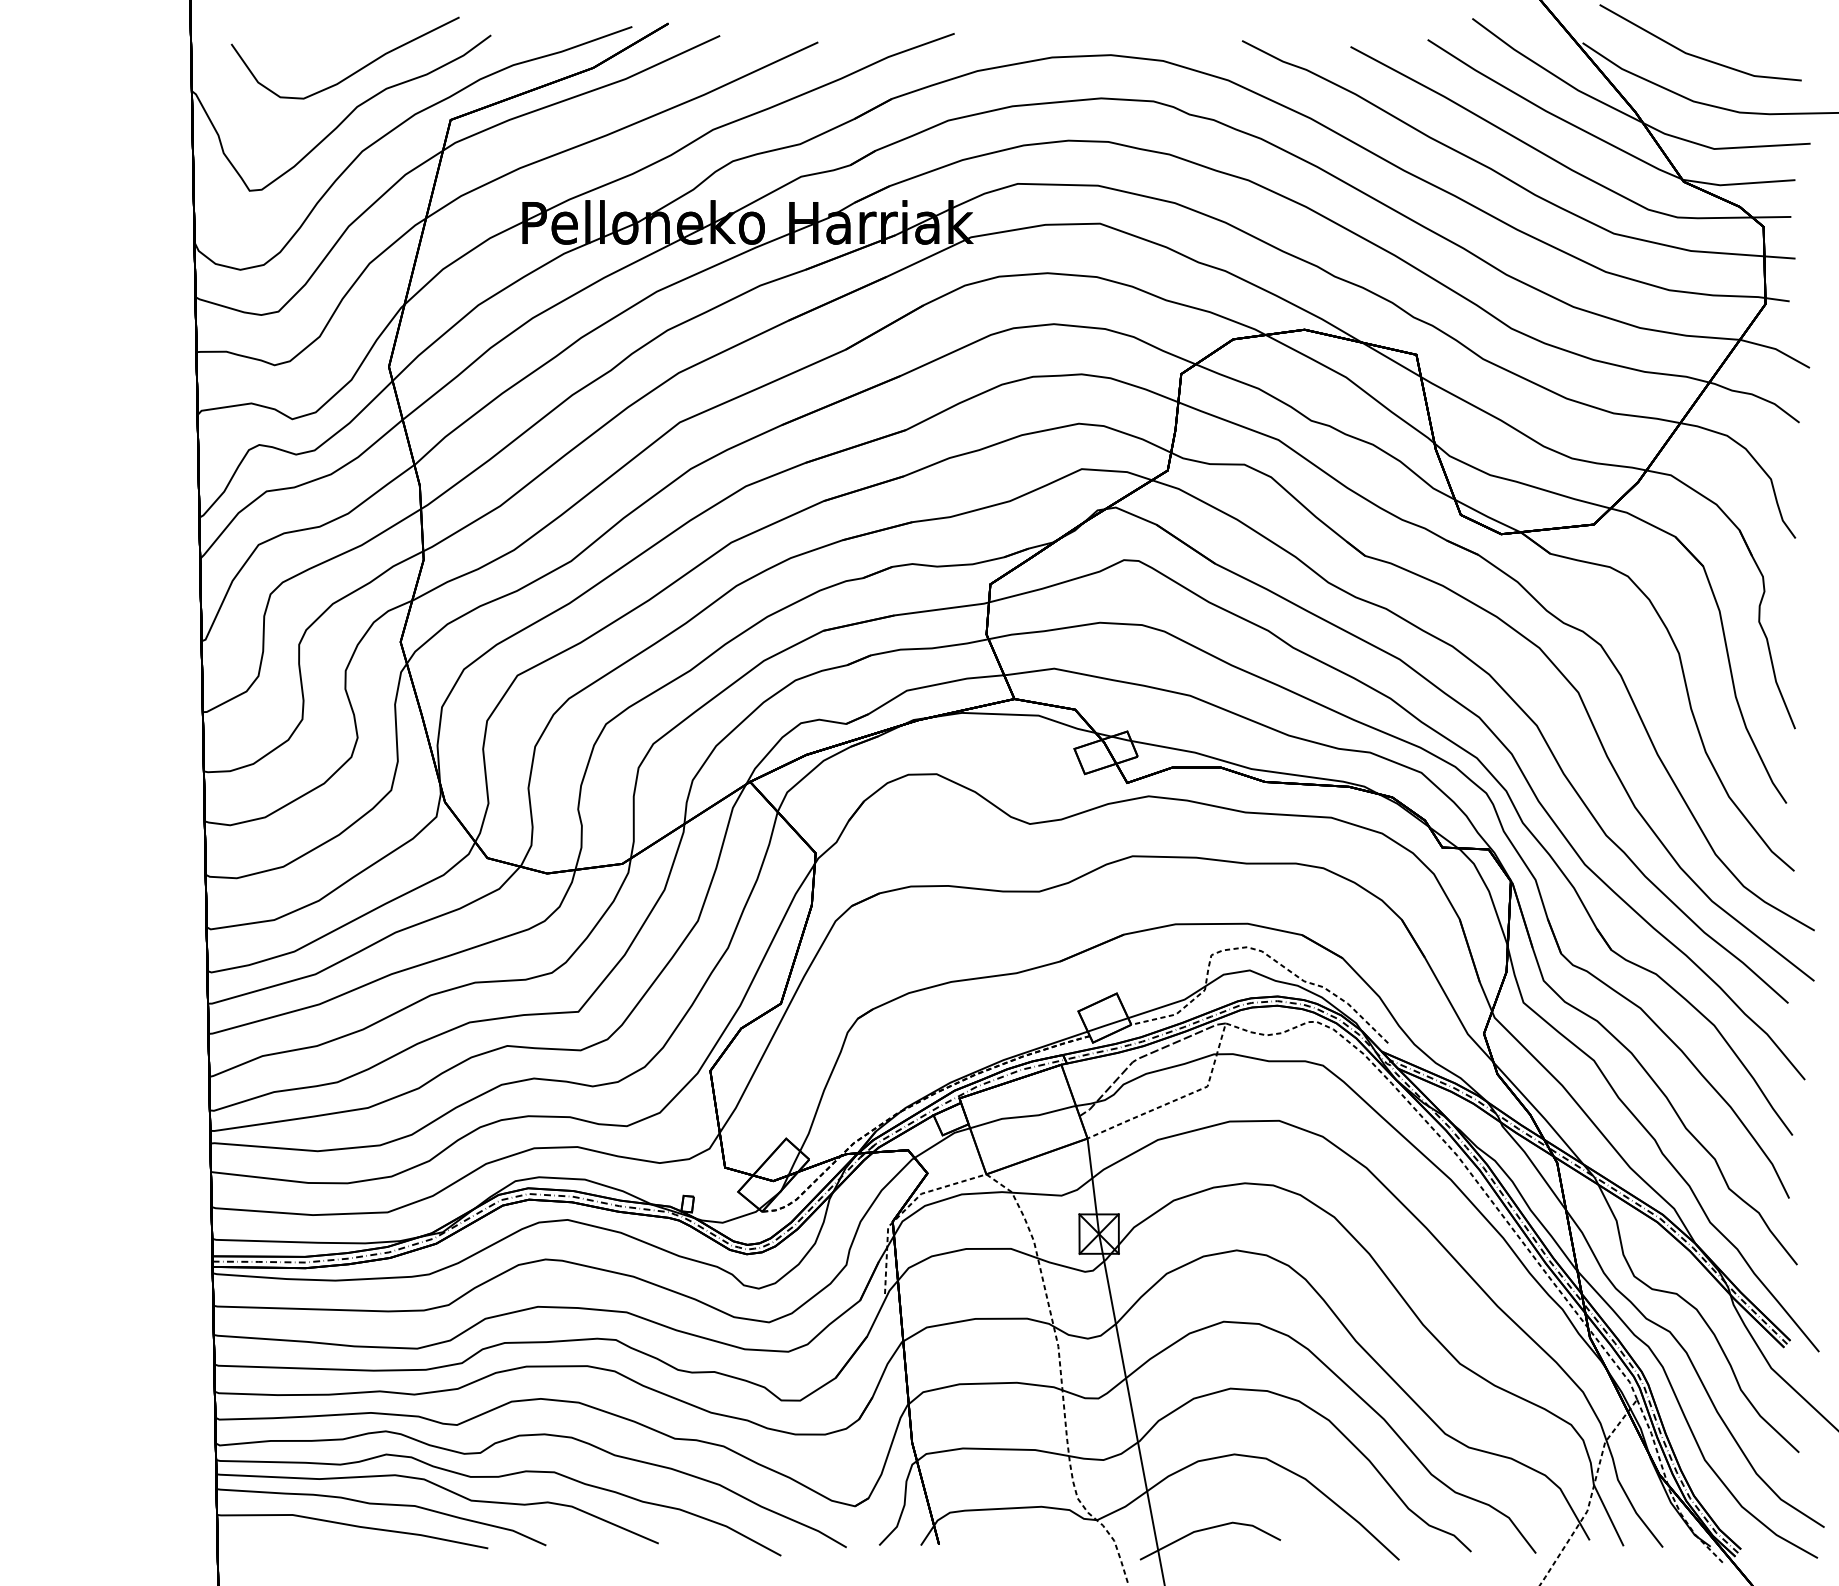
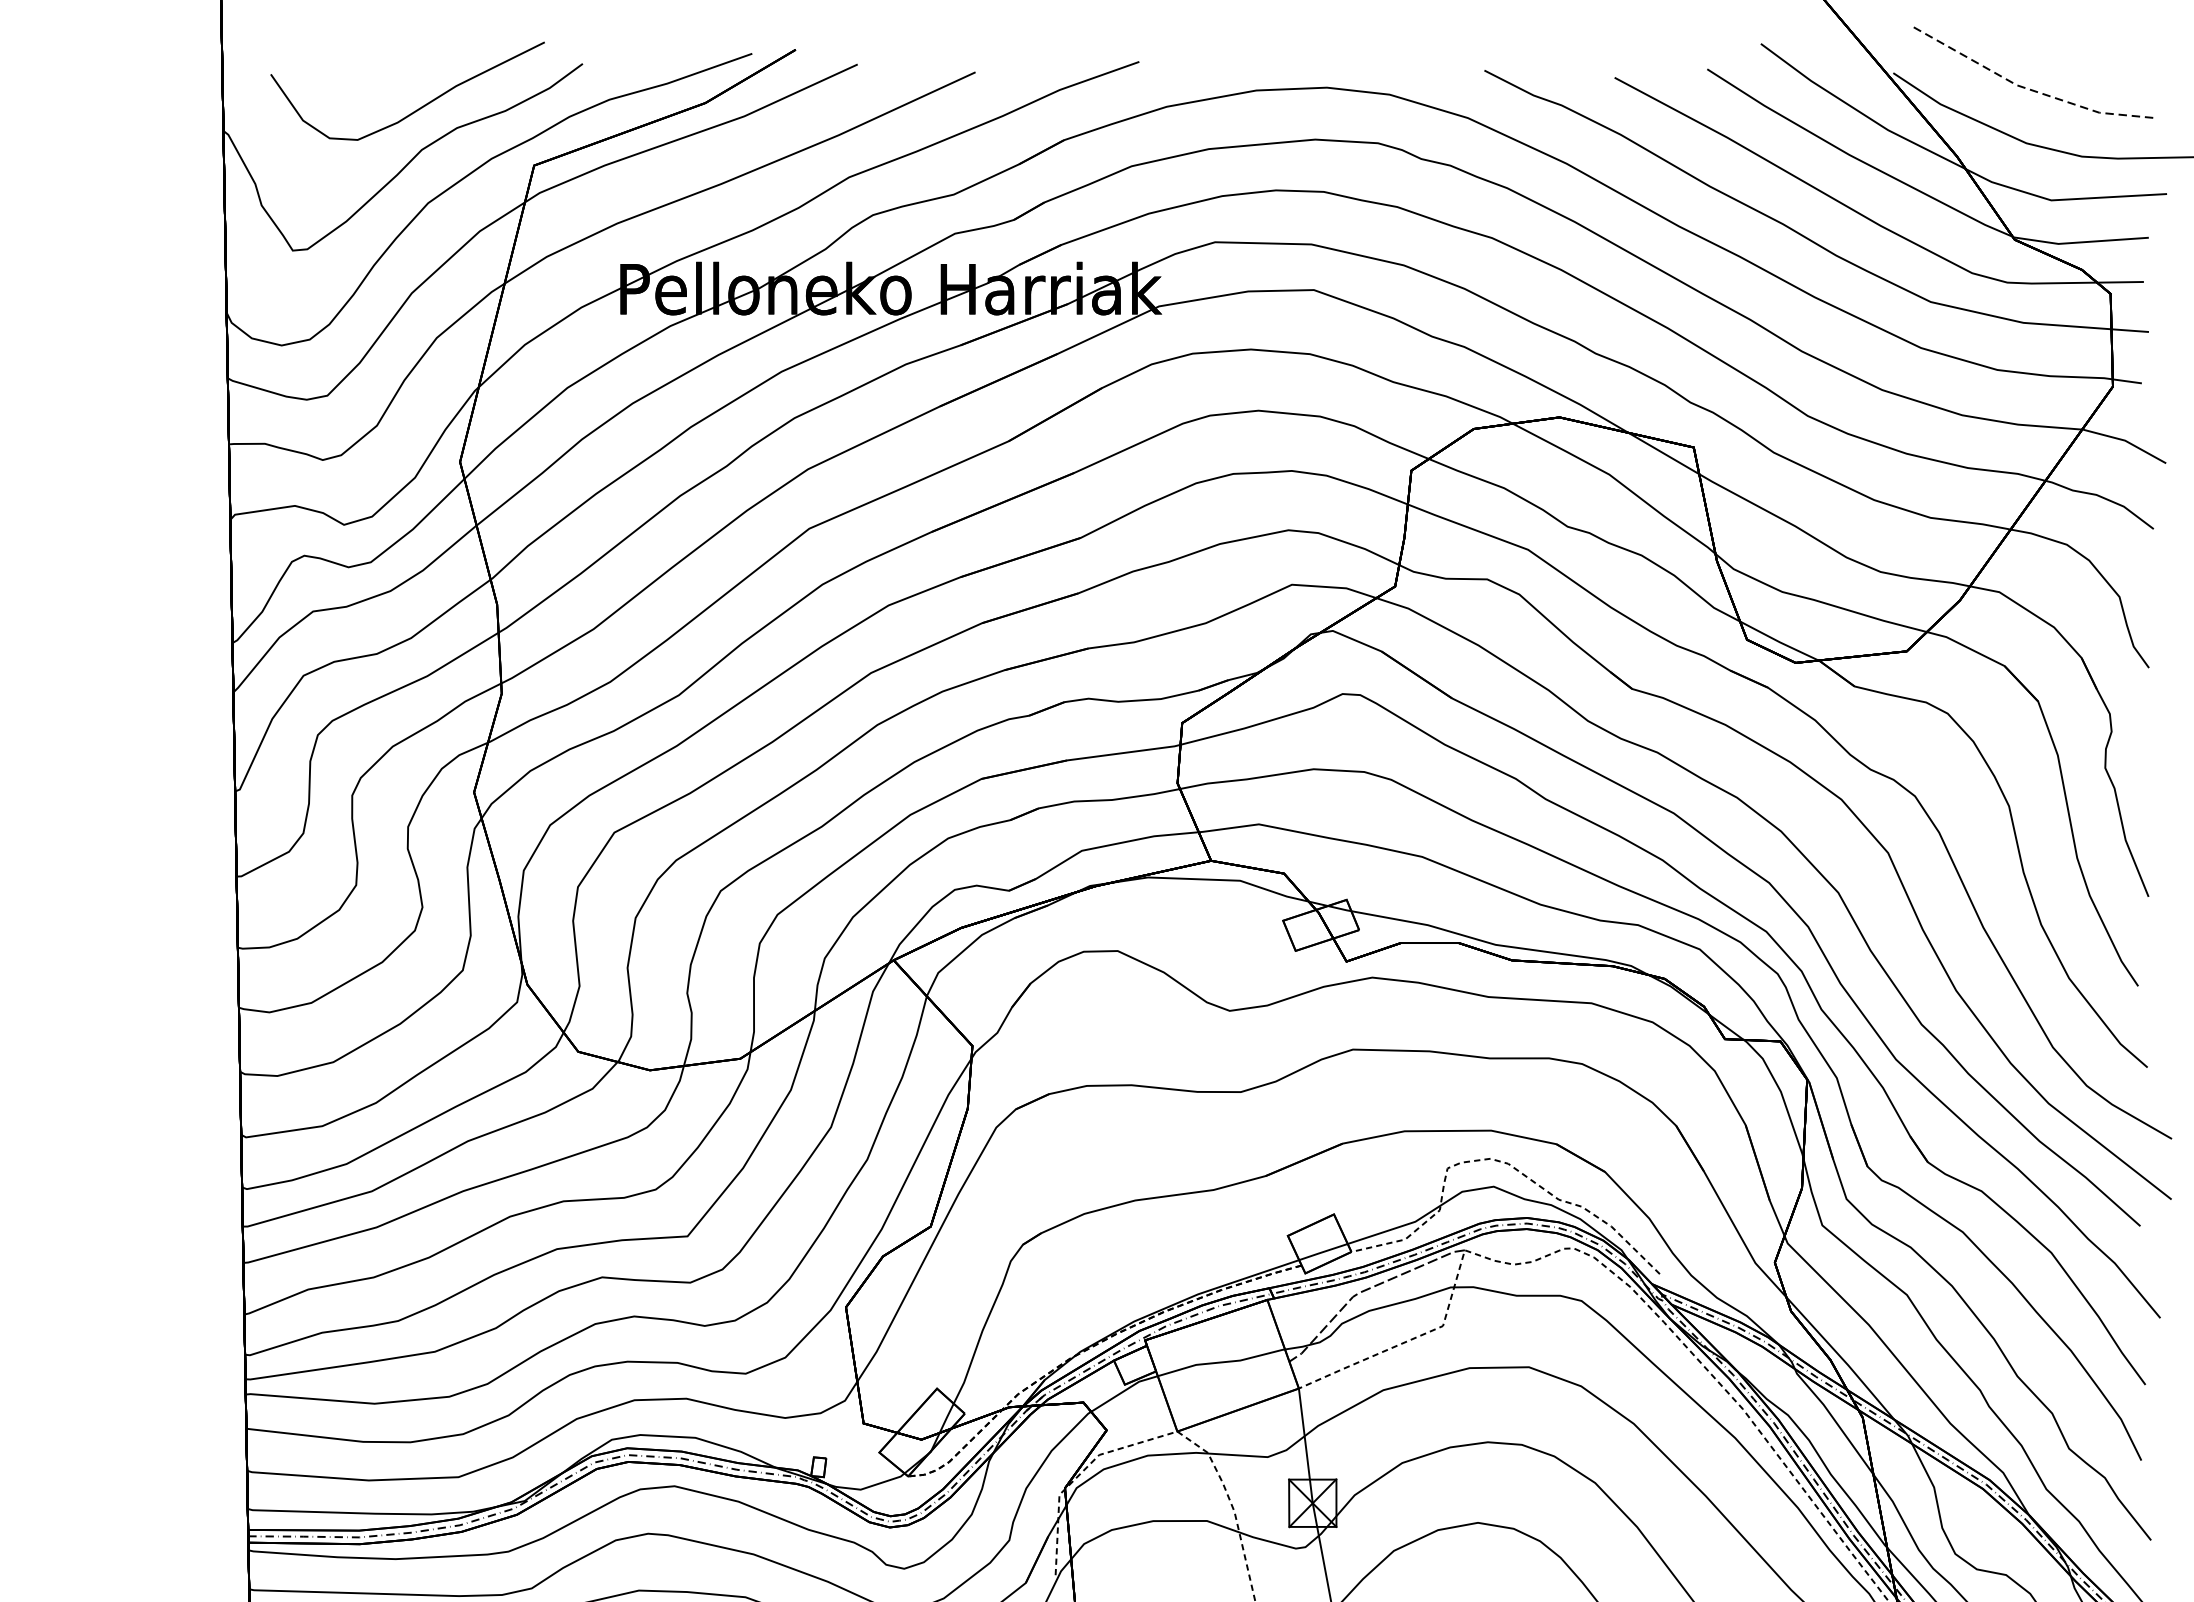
line: (1696, 56) -> (2030, 89), solid -> dashed

